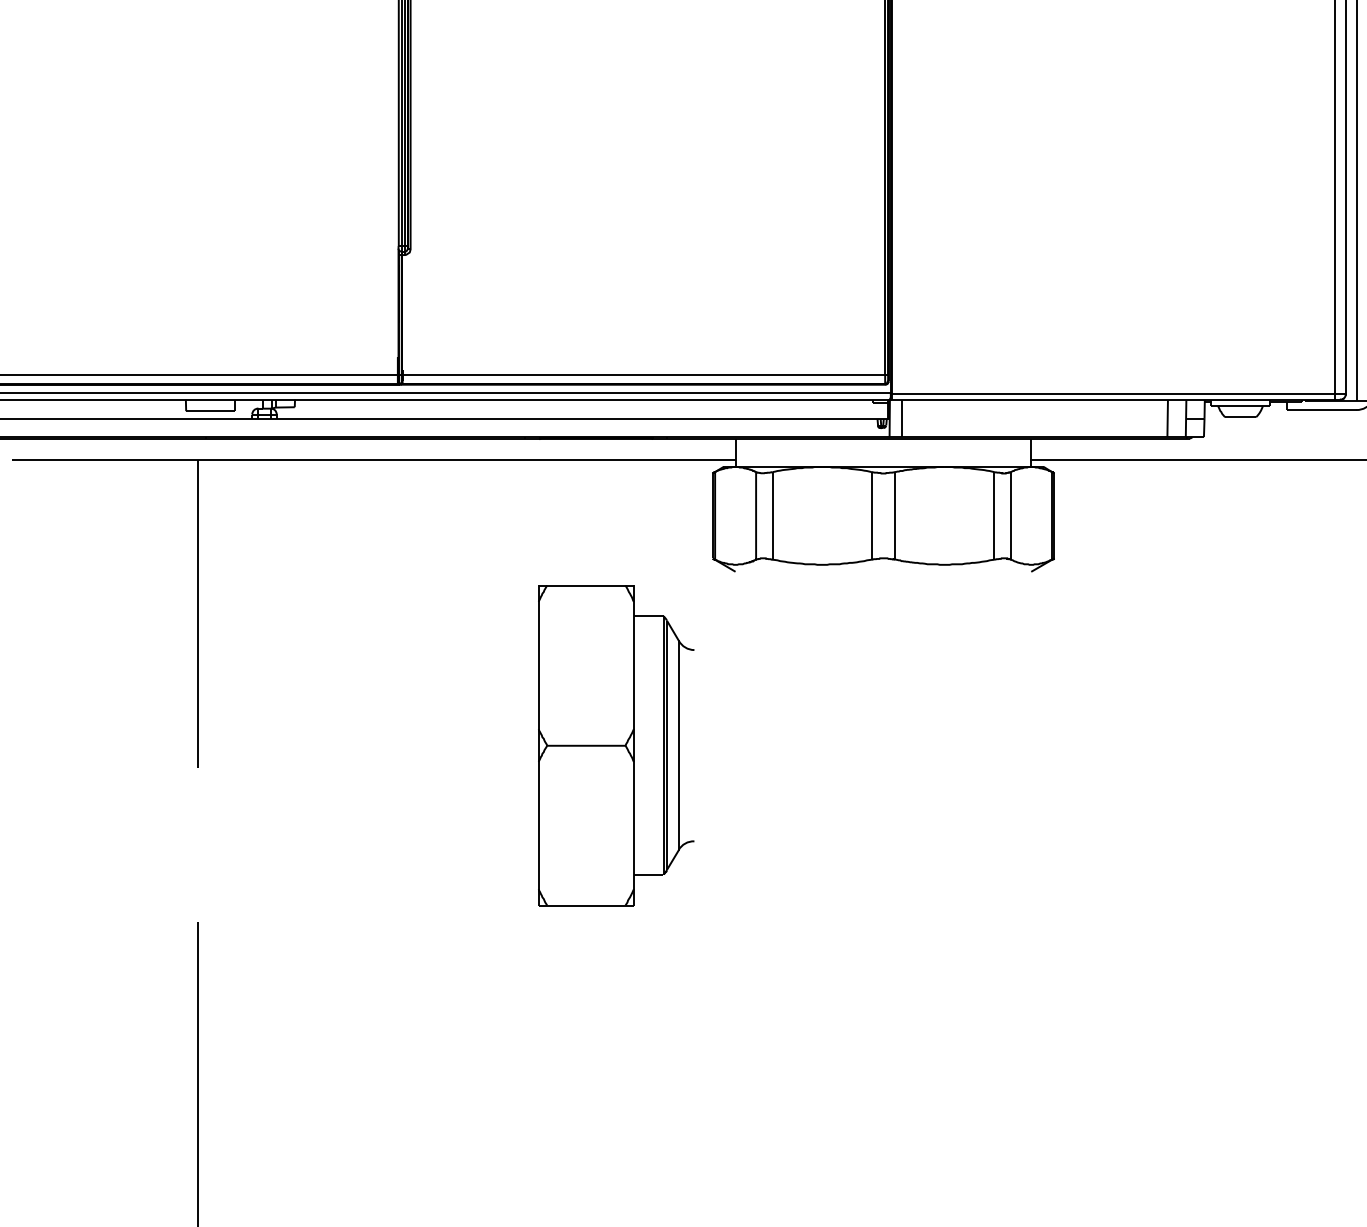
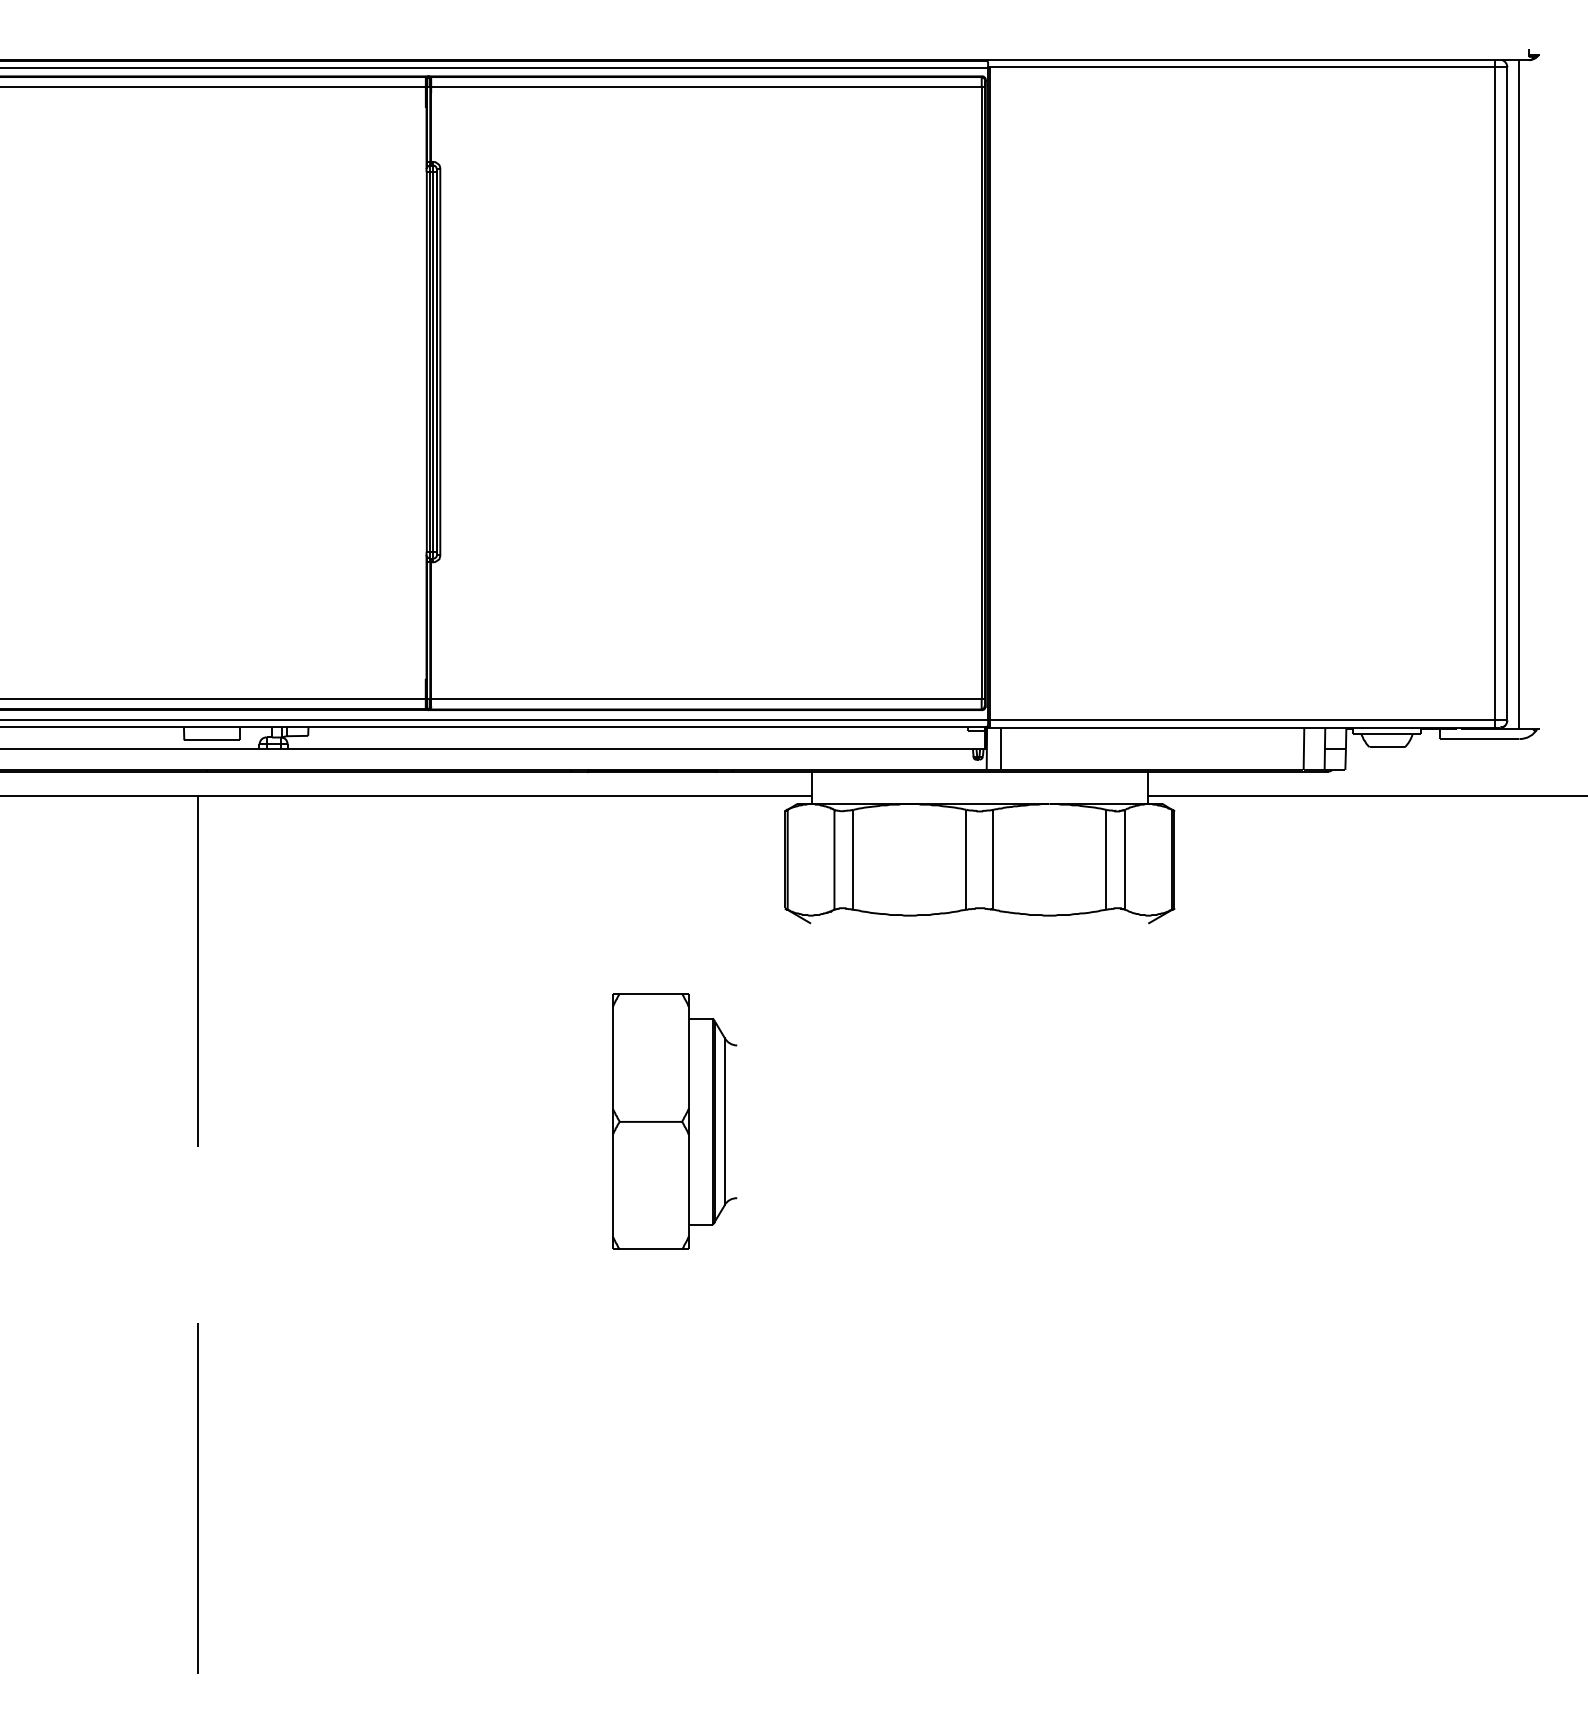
part: (615, 745) -> (674, 1121), size x0.7

